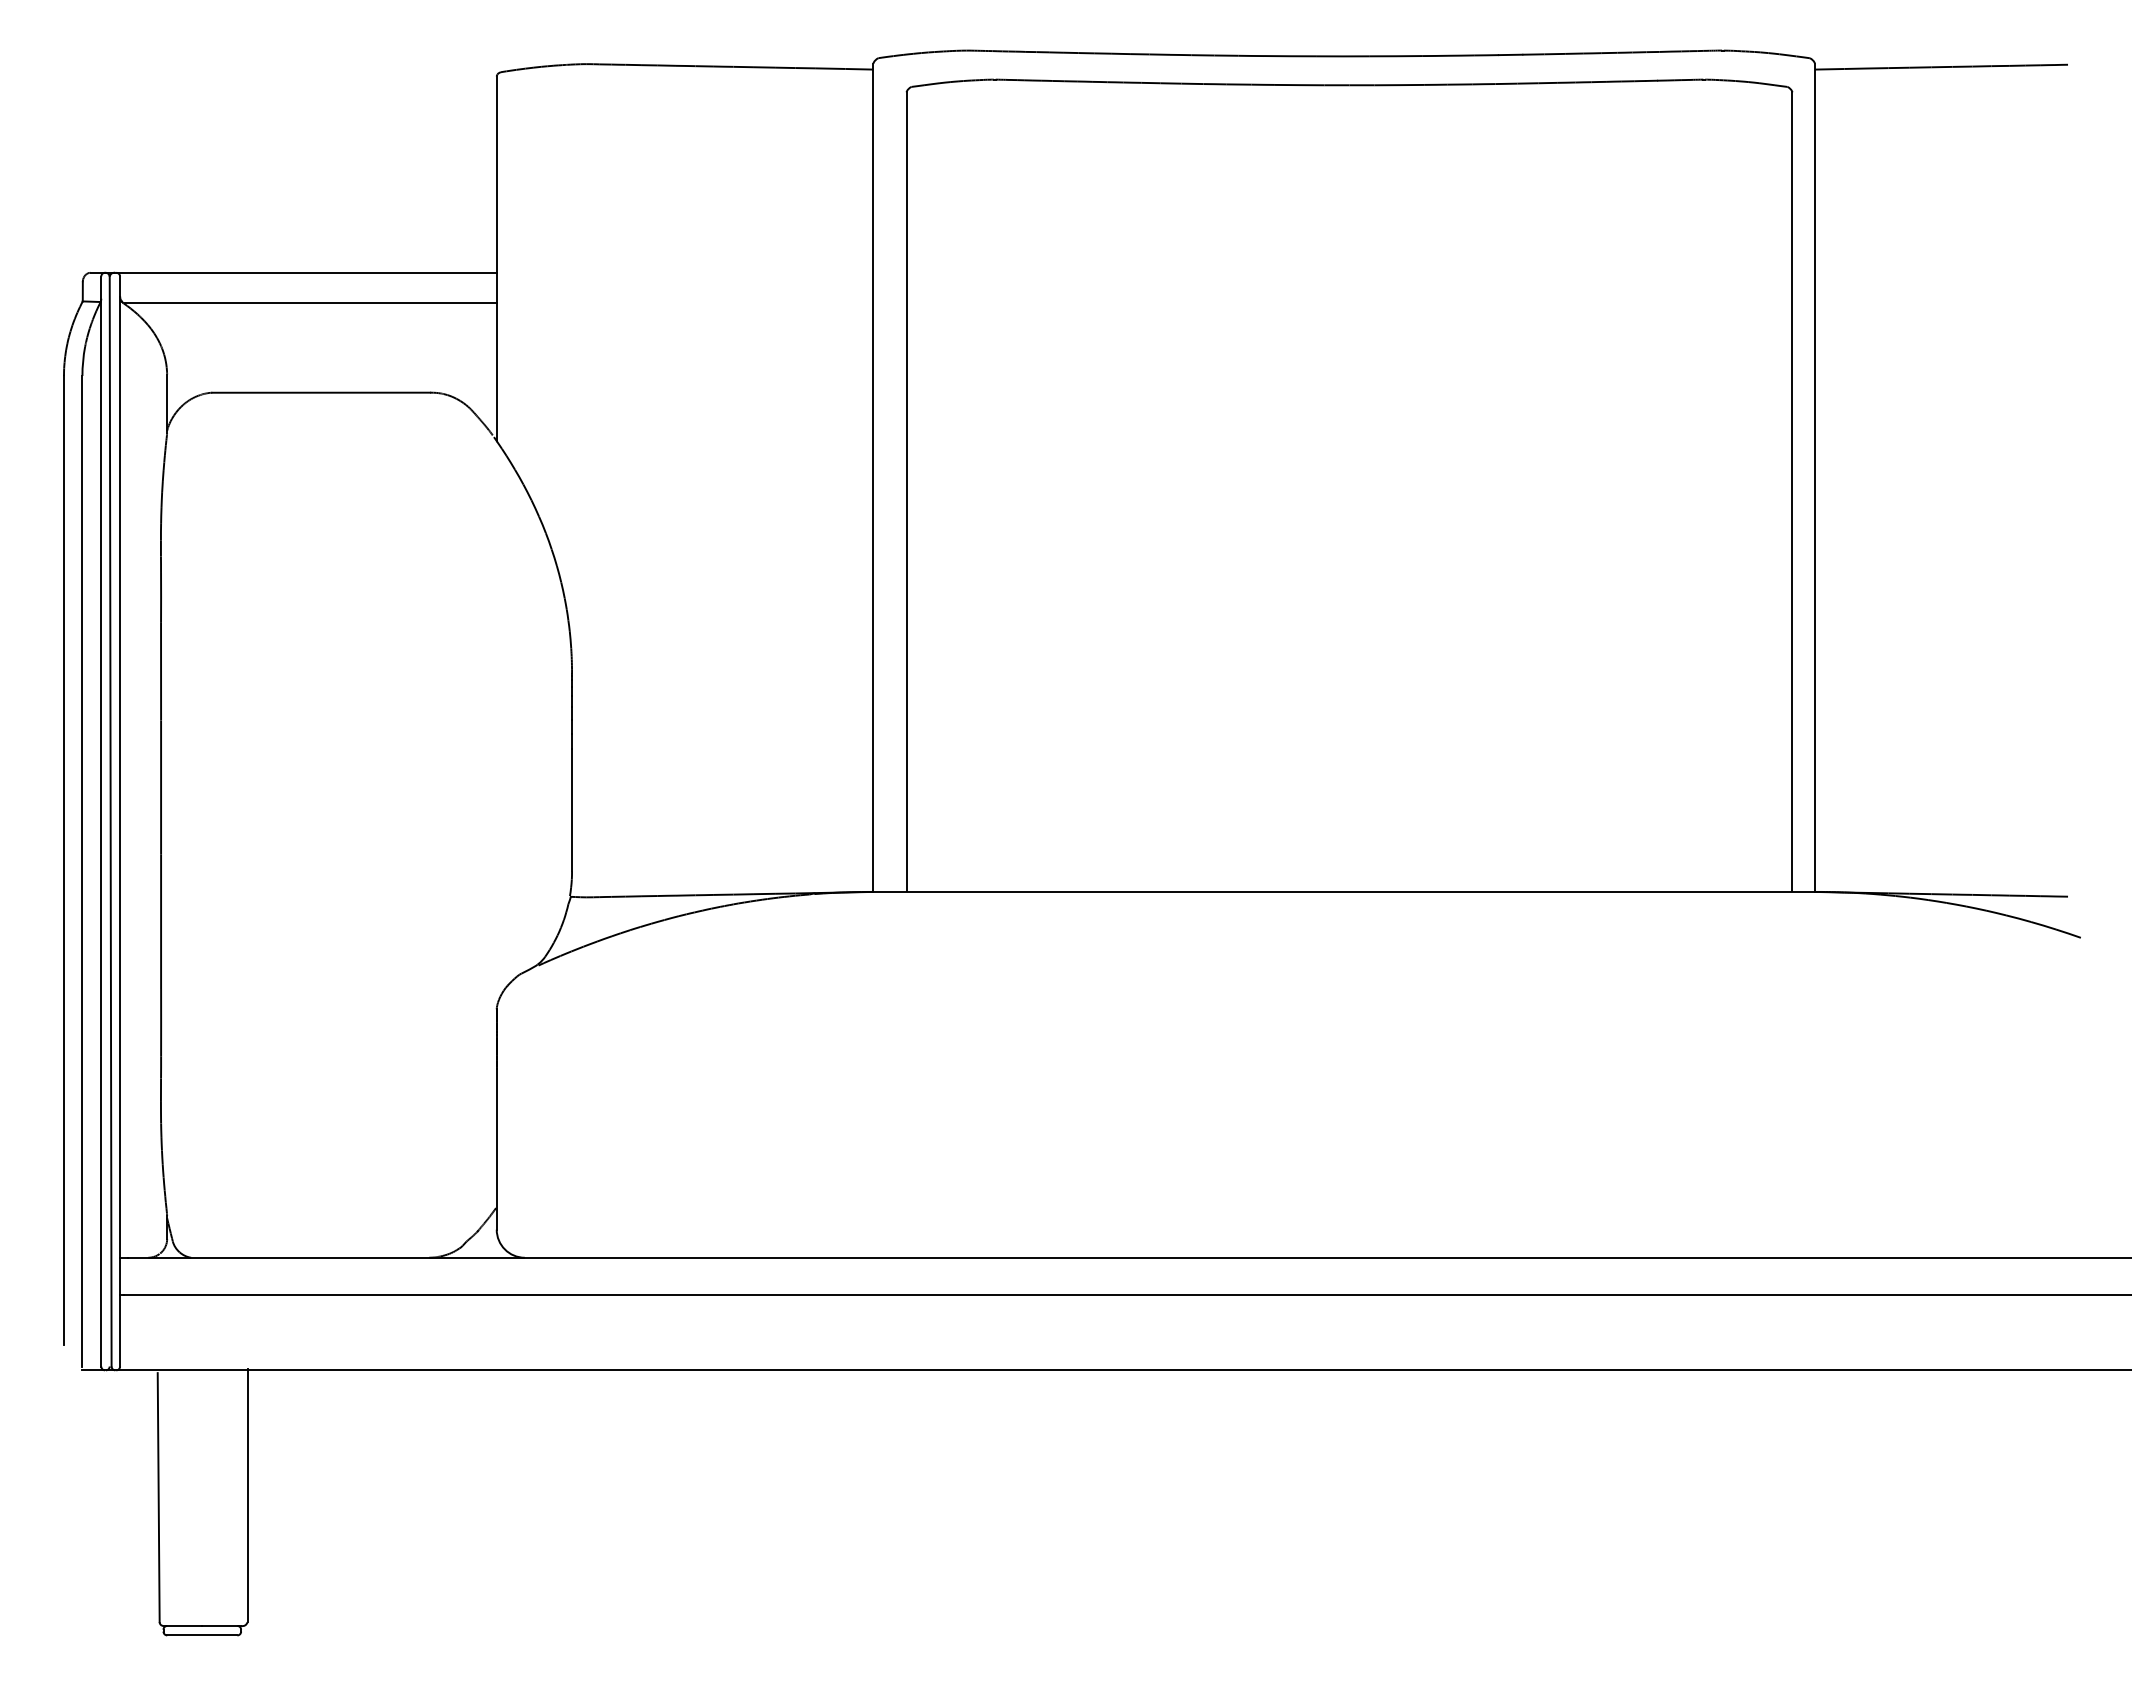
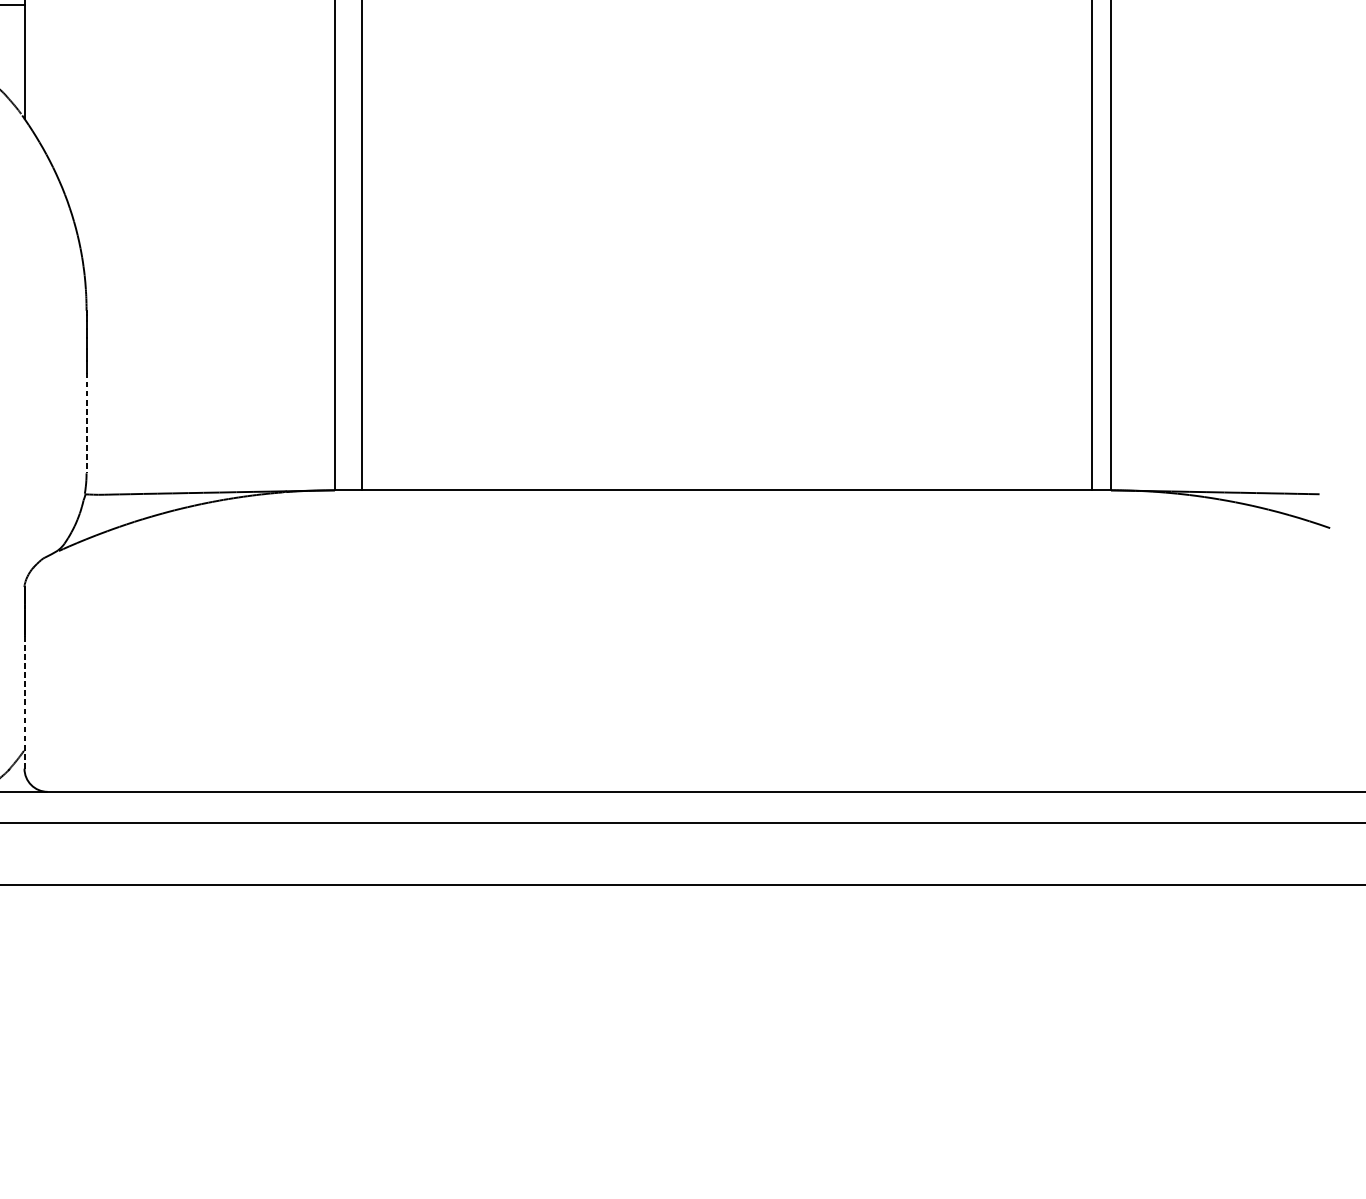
line: (572, 810) -> (86, 423), solid -> dashed
line: (496, 1148) -> (24, 701), solid -> dashed

